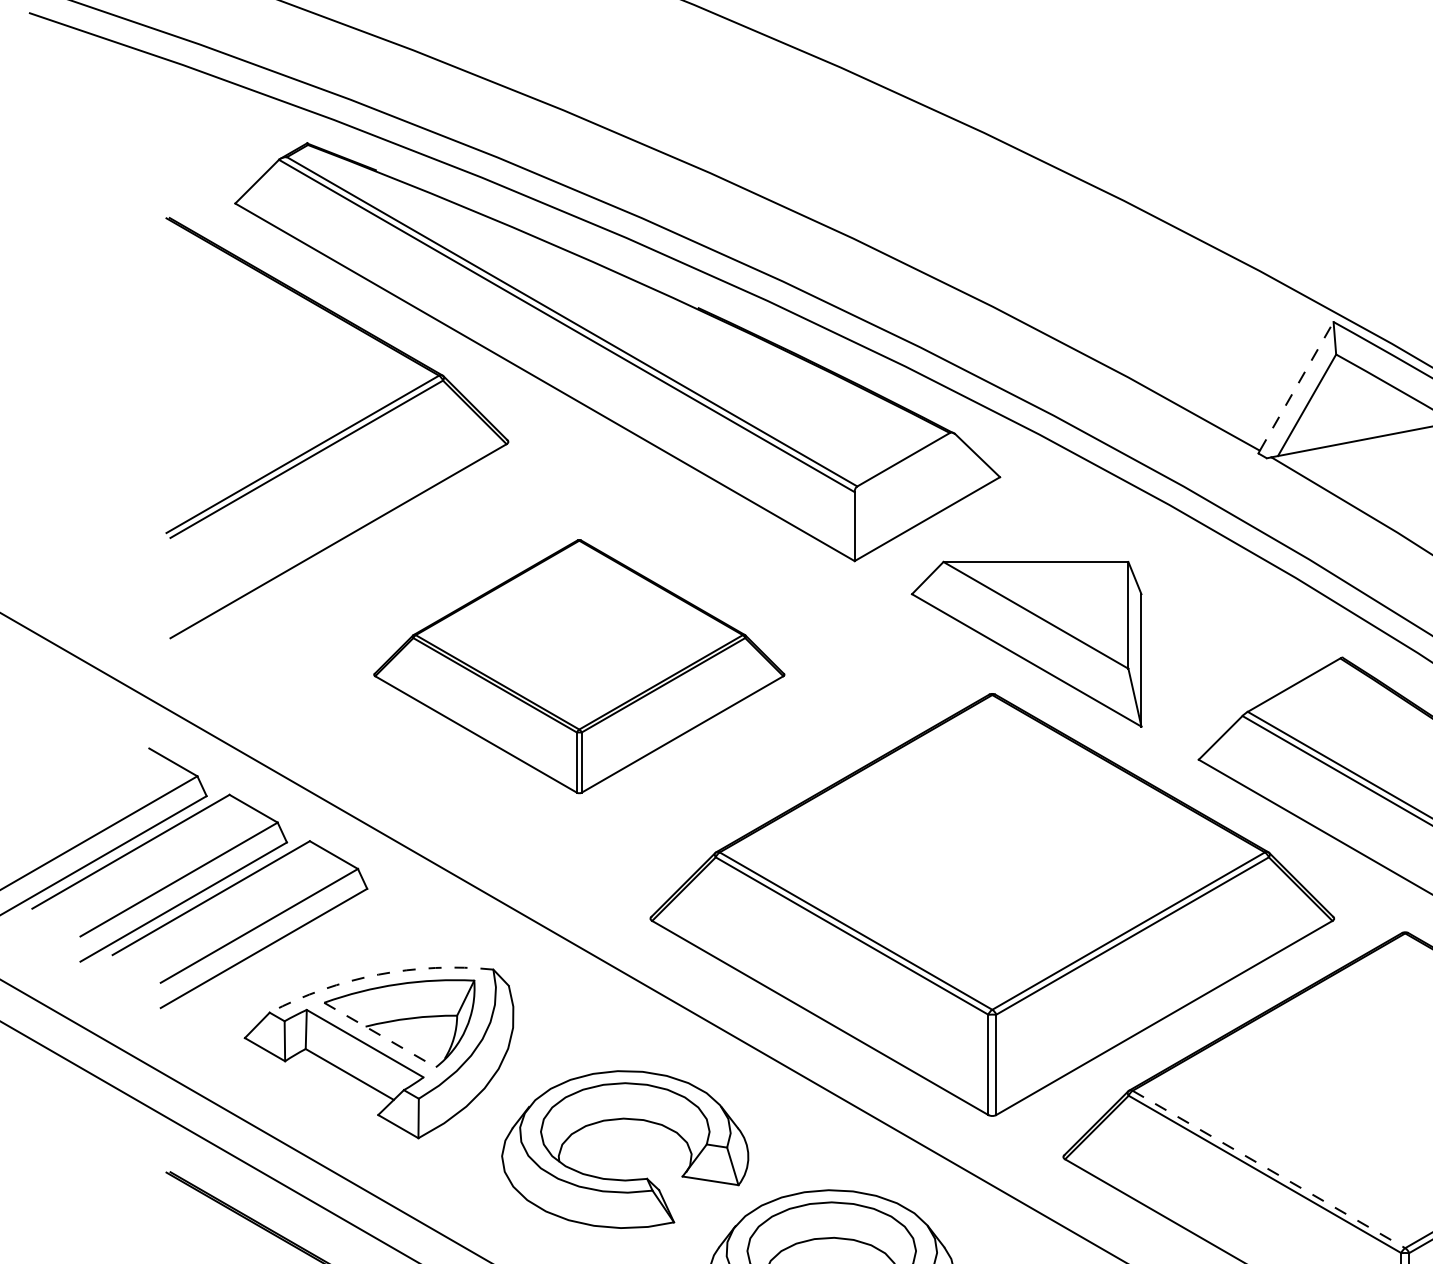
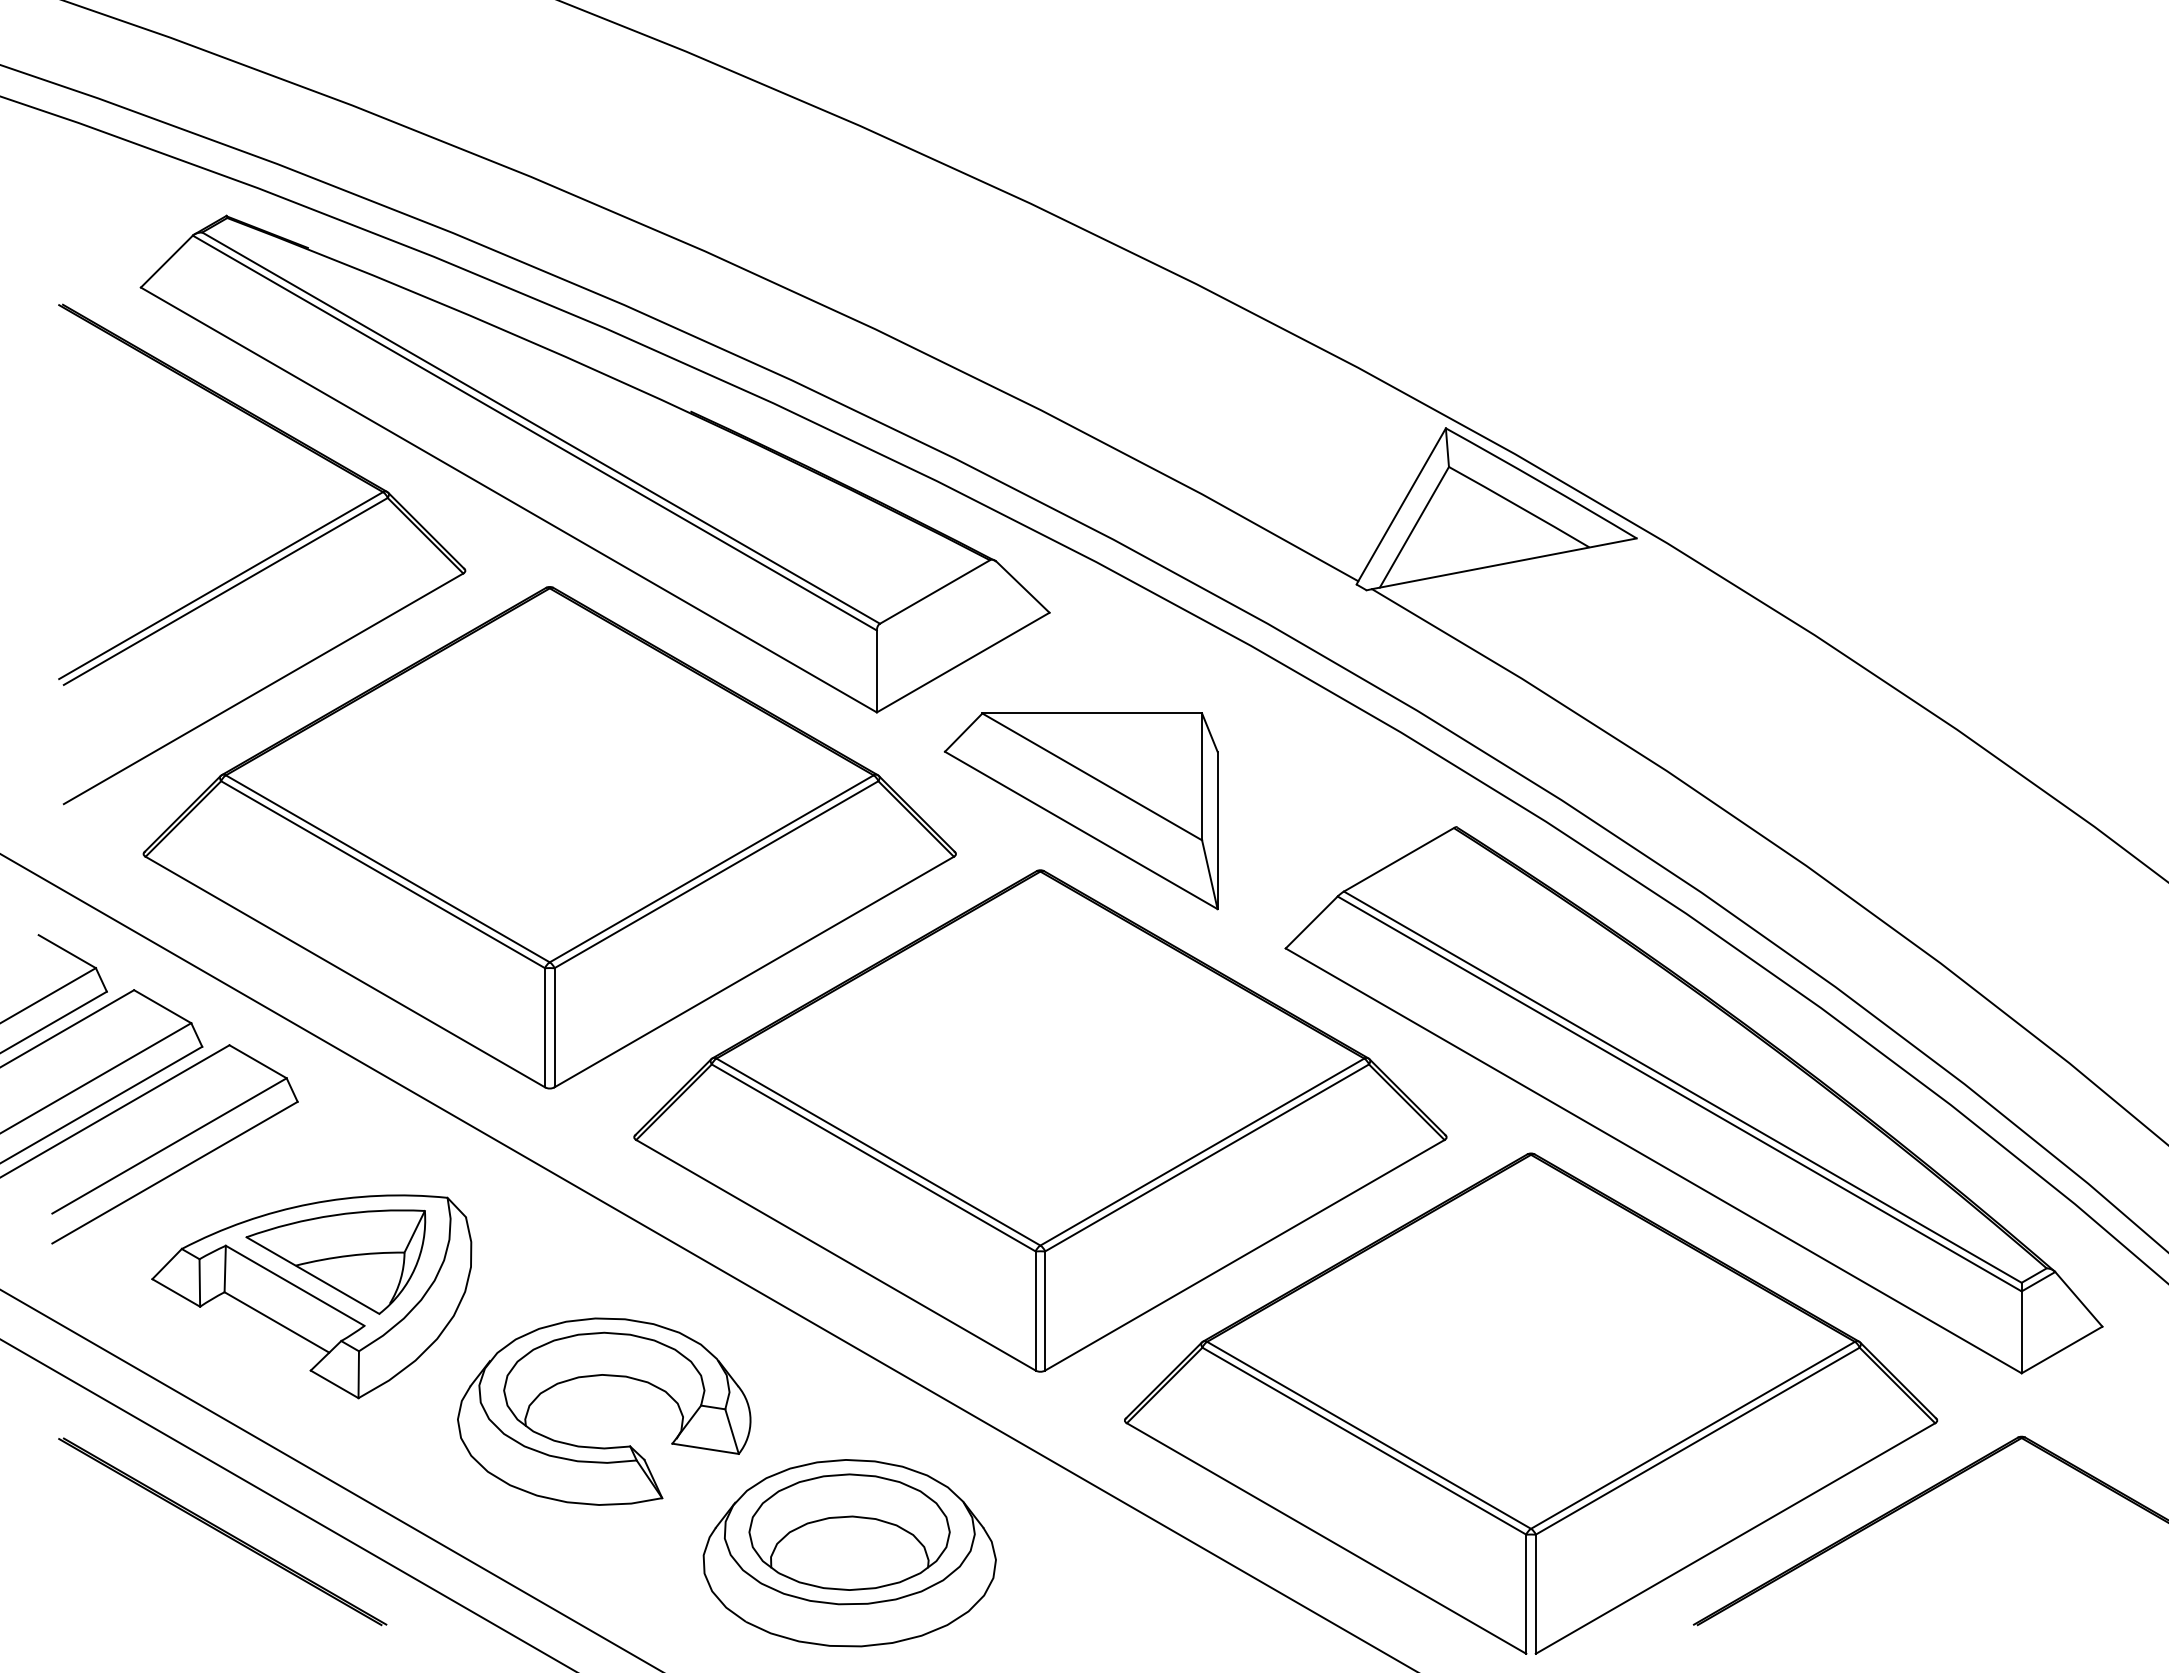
line: (1297, 386) -> (1402, 504), dashed -> solid
part: (579, 666) -> (549, 837), size x1.67
arc: (378, 974) -> (310, 1203), dashed -> solid
line: (379, 1034) -> (312, 1275), dashed -> solid
line: (1269, 1169) -> (1369, 1435), dashed -> solid

